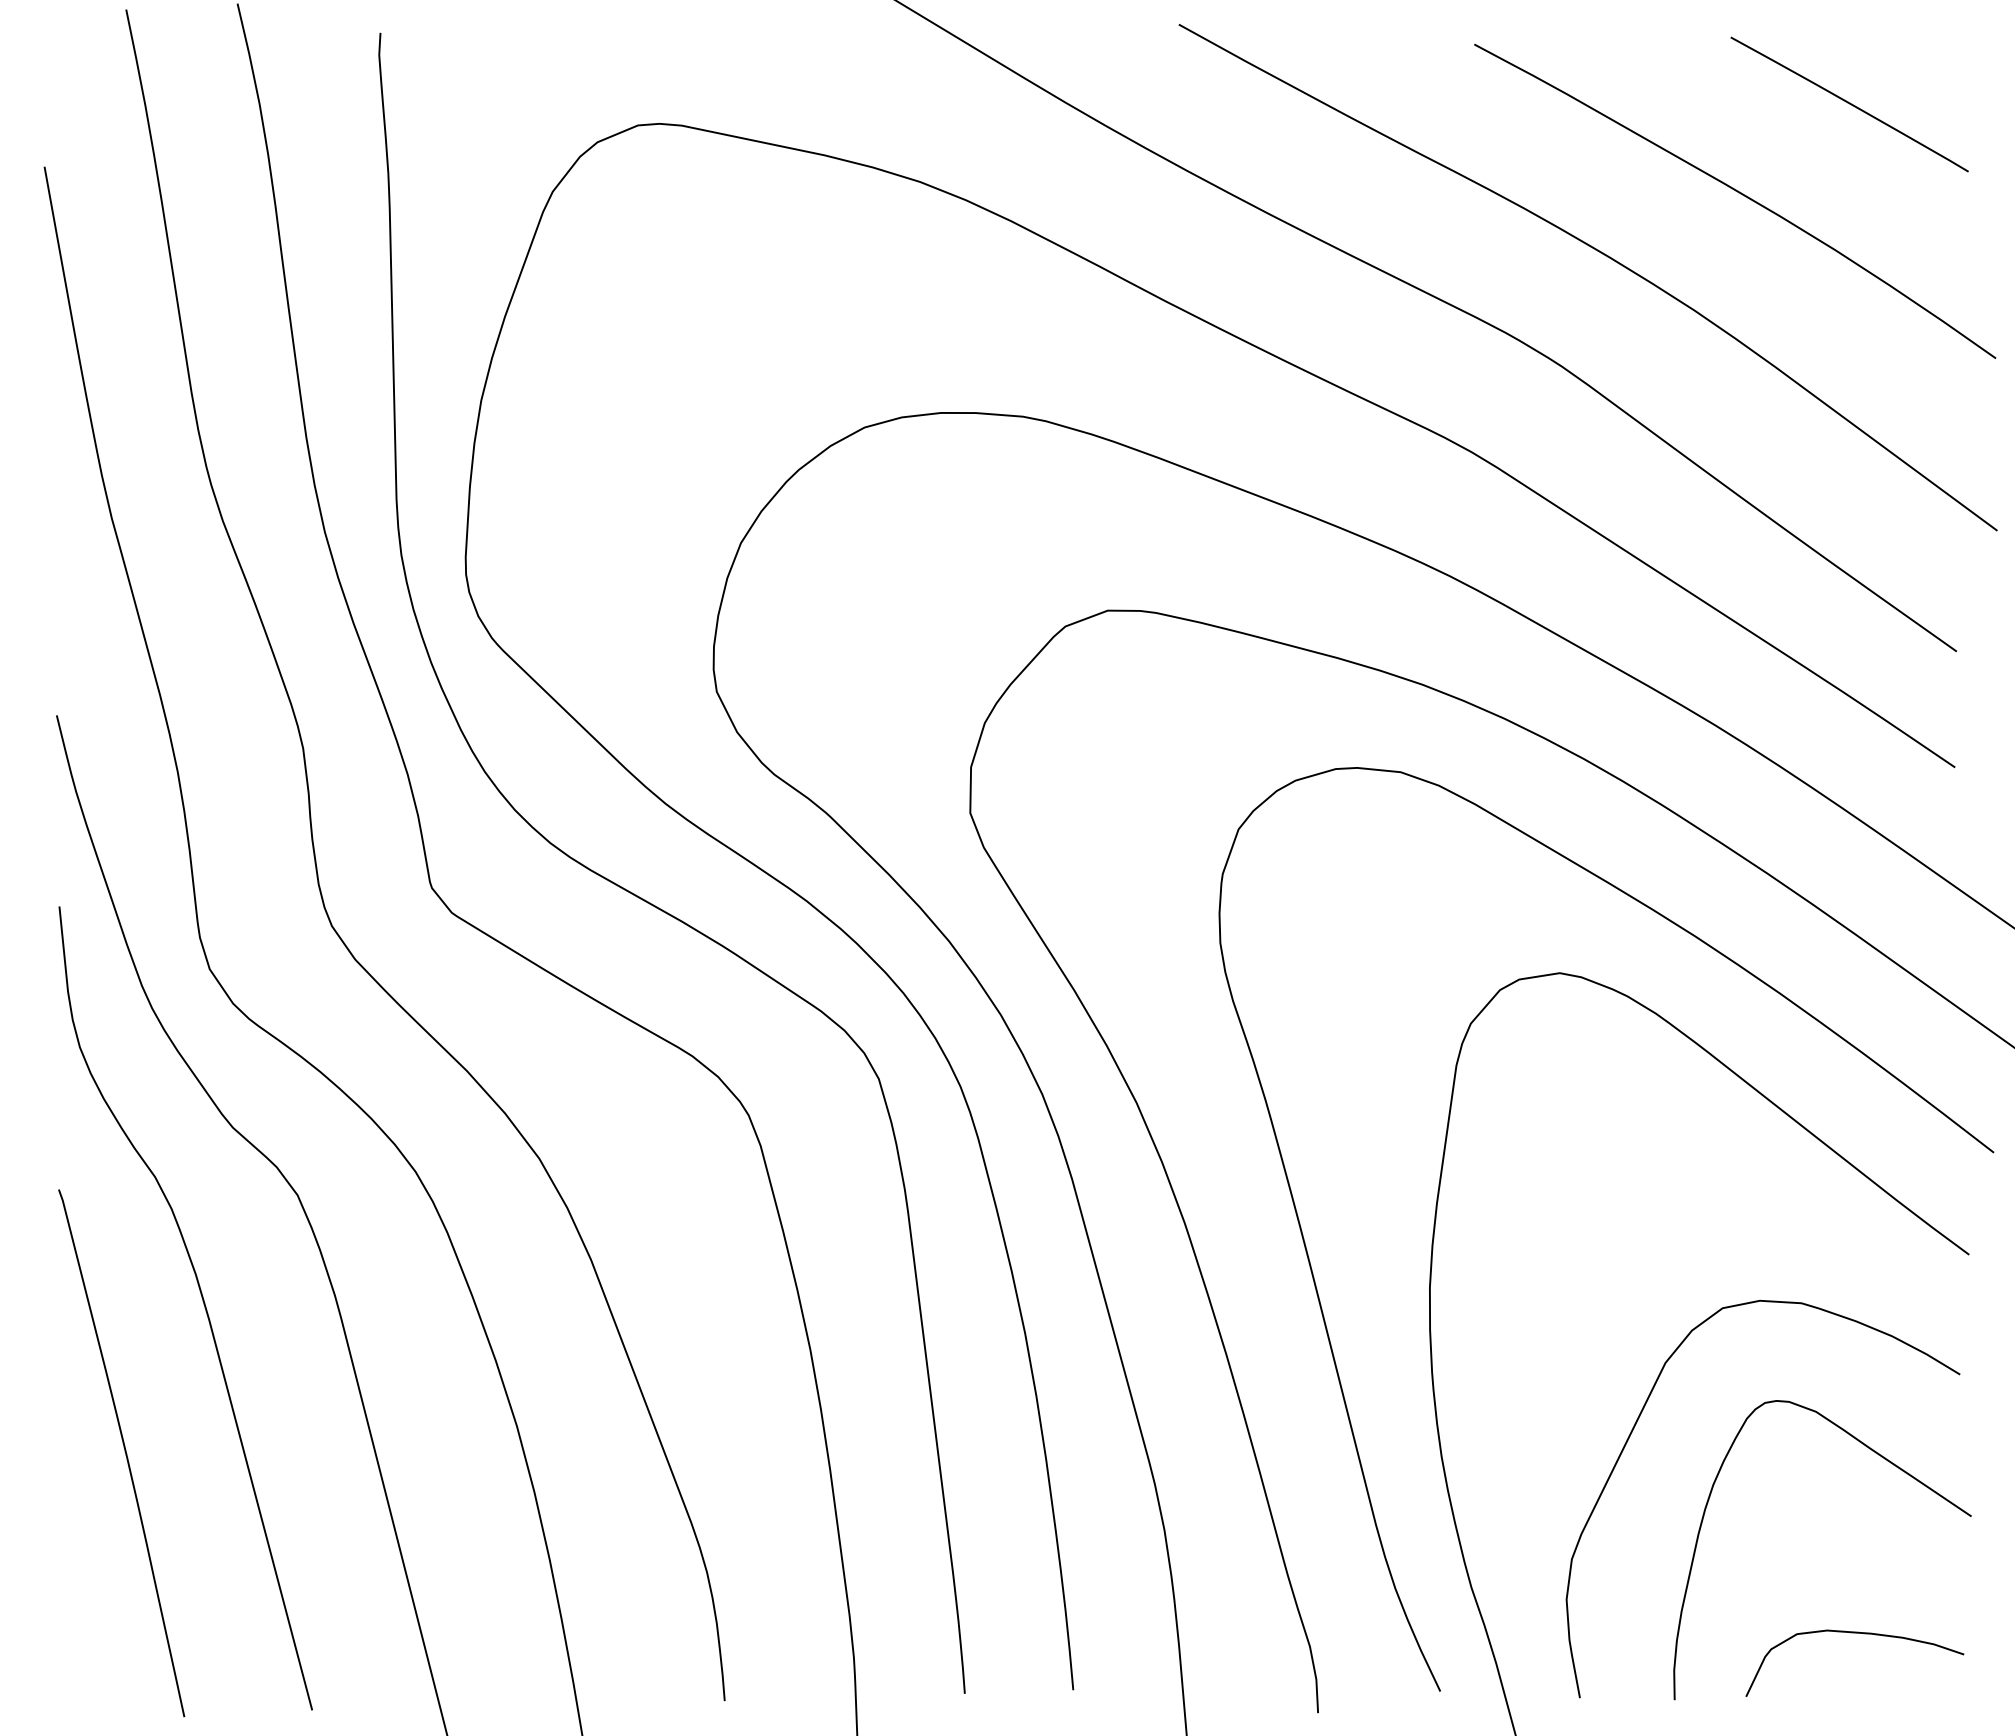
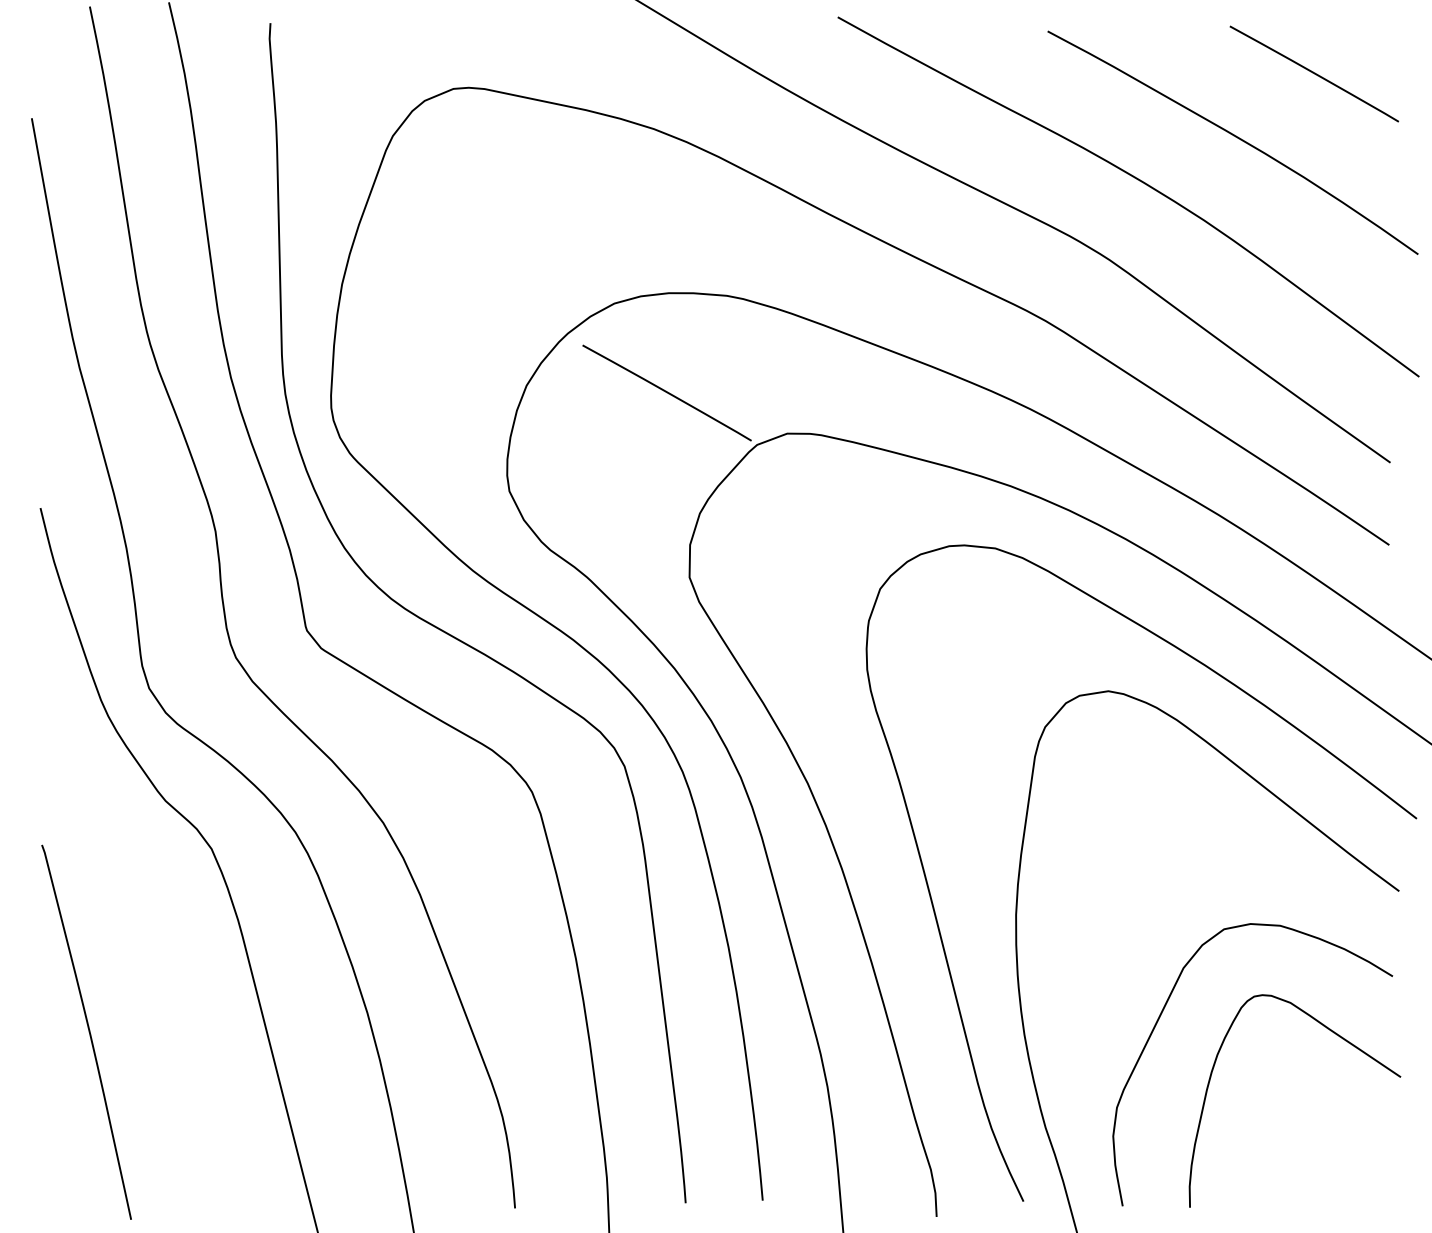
curve: (938, 553) -> (666, 393), added
curve: (202, 1301) -> (144, 924), removed
curve: (1854, 1633) -> (1317, 1160), removed

